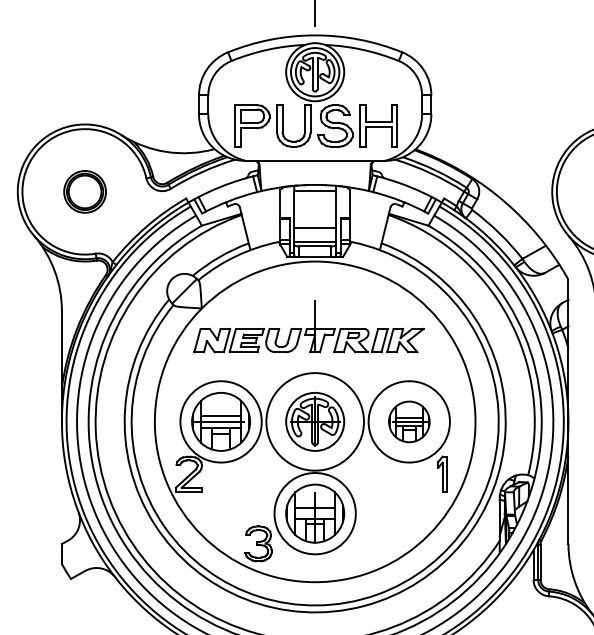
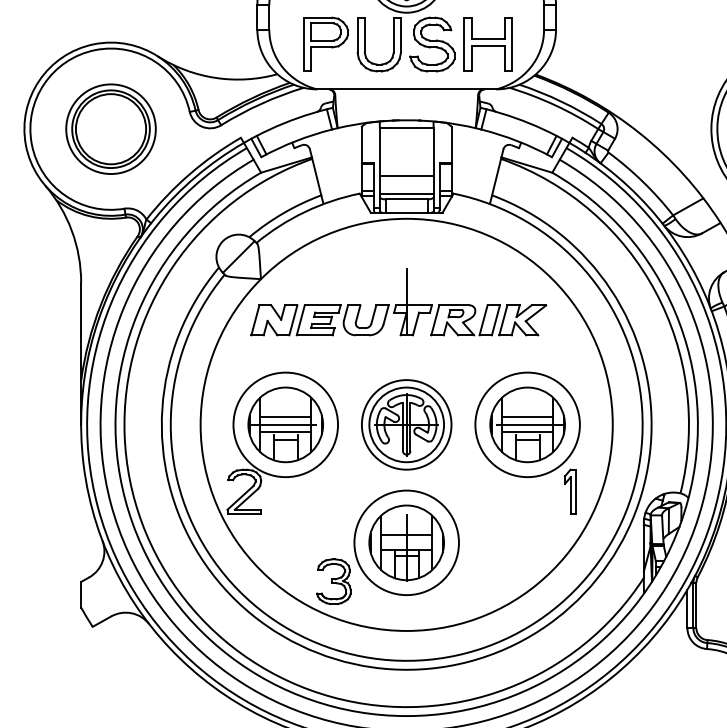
part: (84, 191) -> (110, 128), size x1.67
circle: (315, 421) -> (407, 424), size x0.71
part: (409, 421) -> (527, 424), size x1.43

